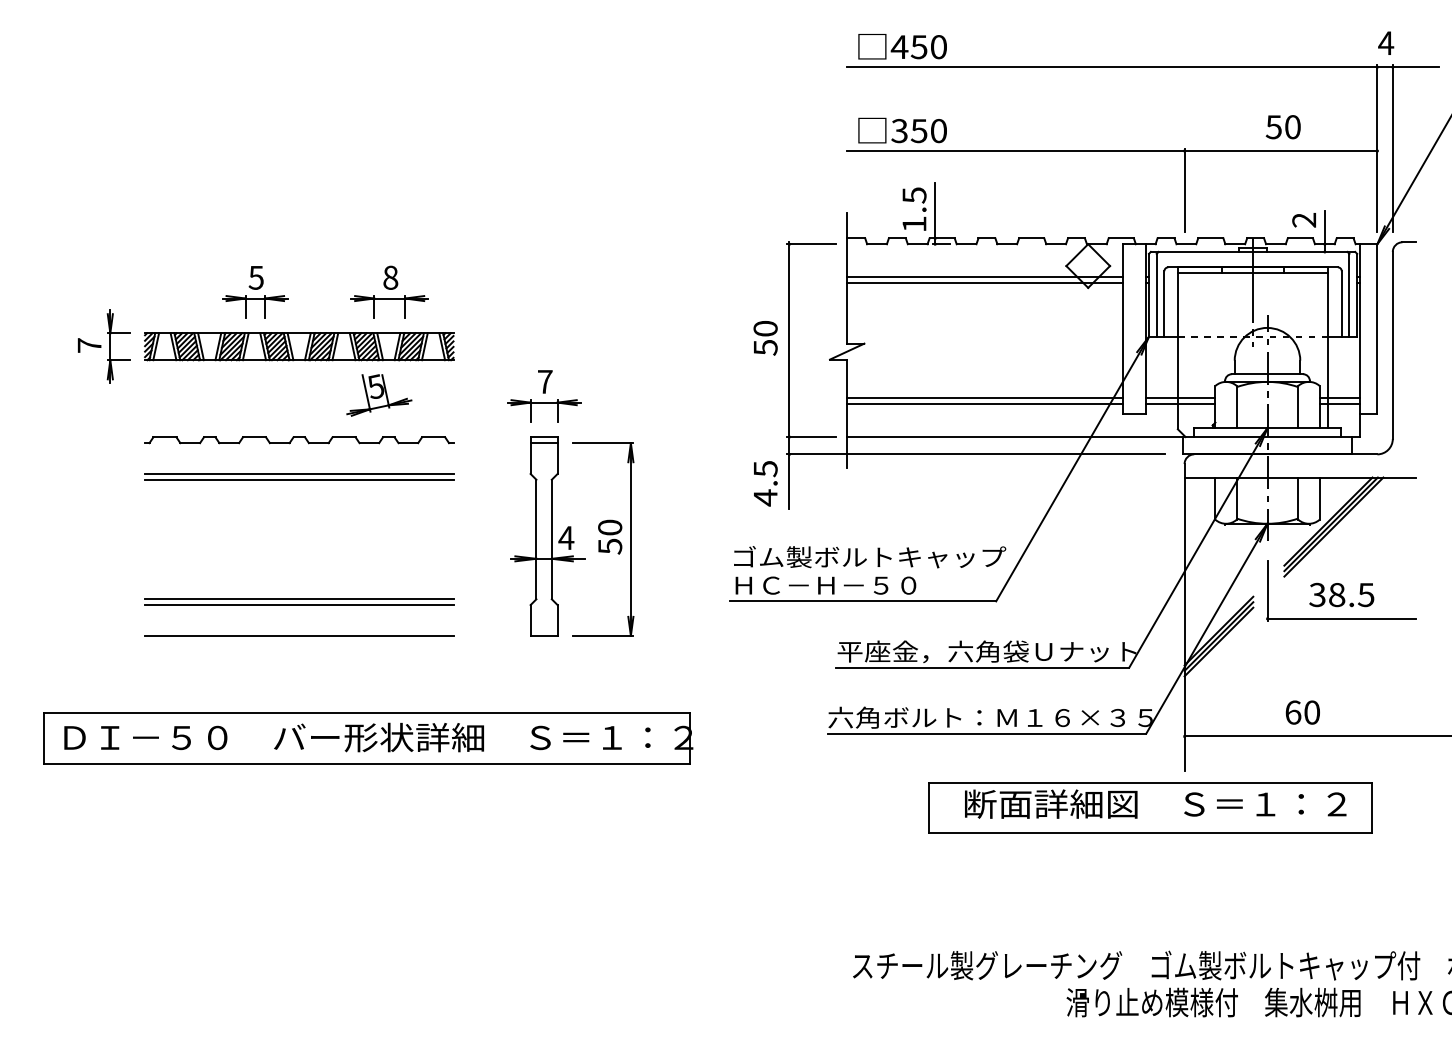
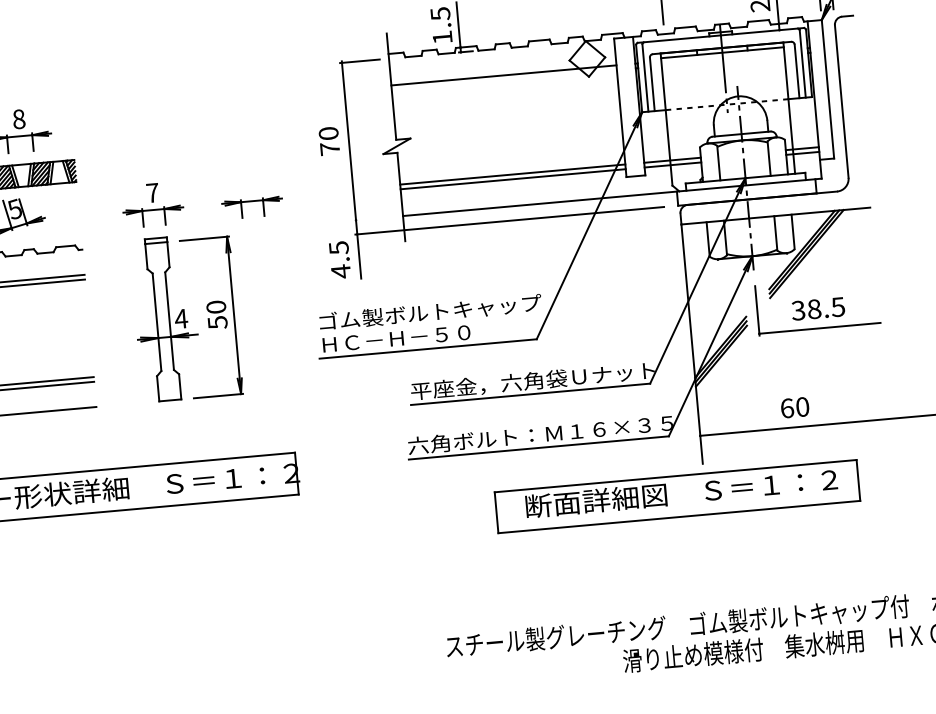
line: (984, 282) -> (503, 79), removed
text: (765, 347) -> (329, 148), 50 -> 70
part: (665, 403) -> (252, 201), added
line: (811, 437) -> (374, 219), removed

